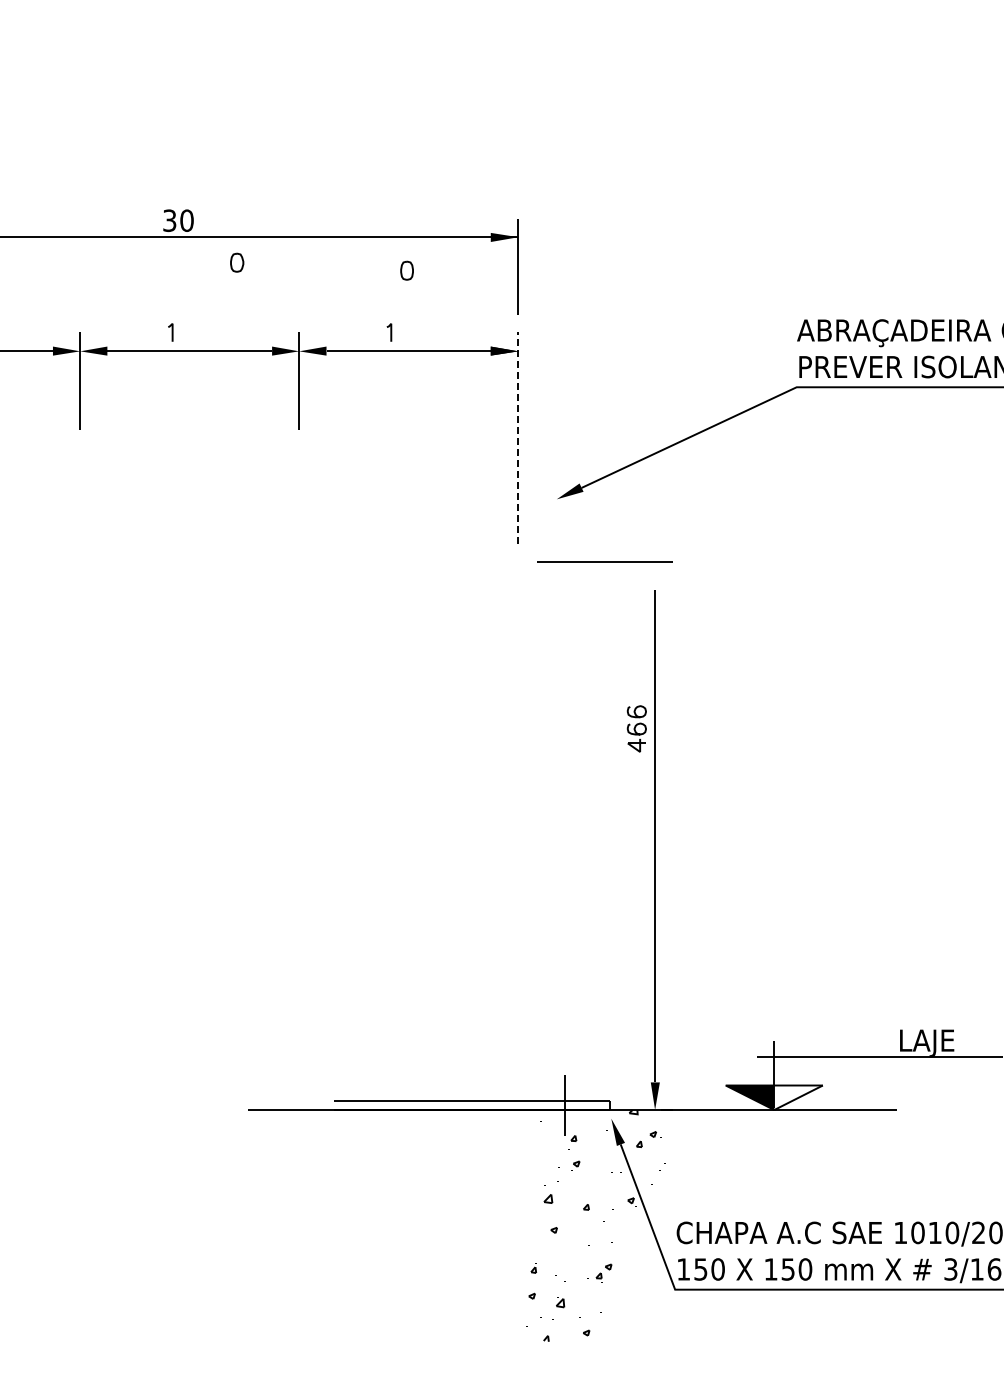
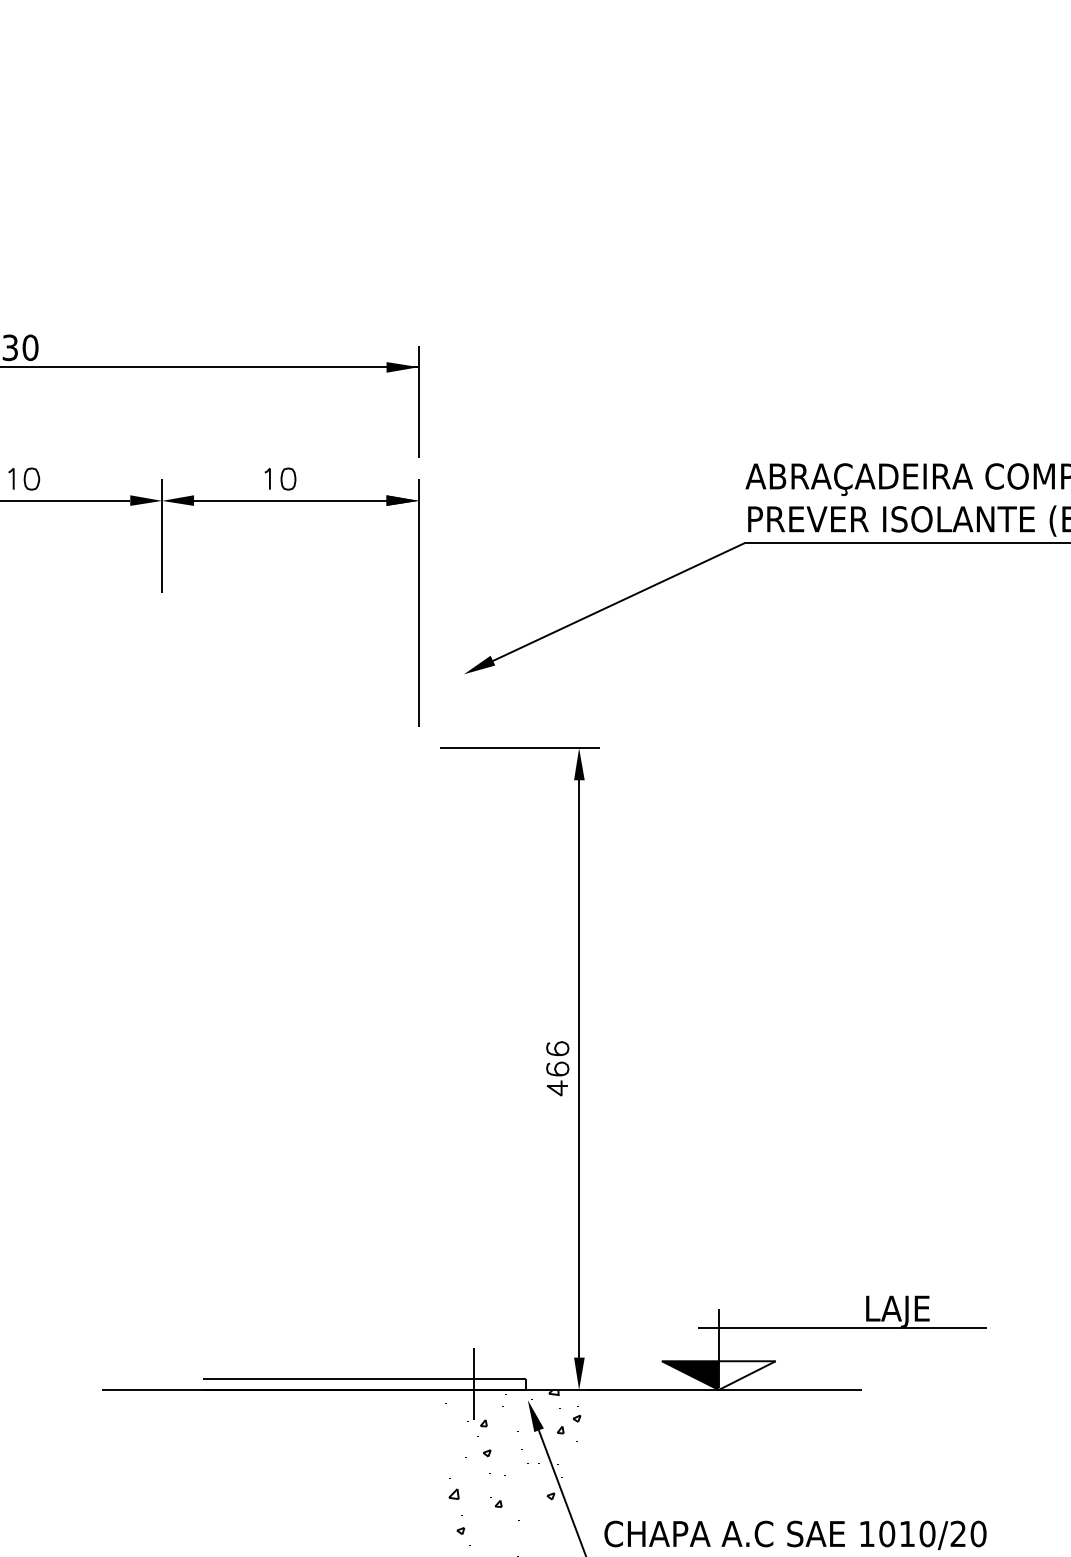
part: (237, 262) -> (32, 478), moved
part: (406, 270) -> (287, 478), moved
line: (518, 438) -> (419, 603), dashed -> solid
fill: (654, 575) -> (578, 763), added
part: (636, 728) -> (557, 1068), moved

